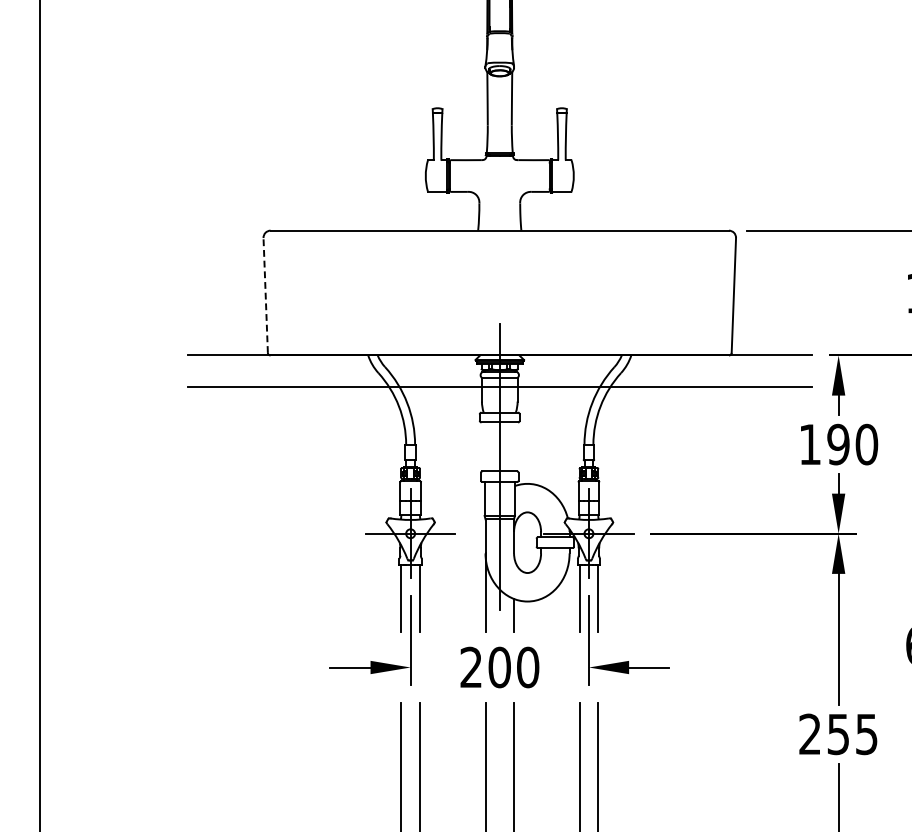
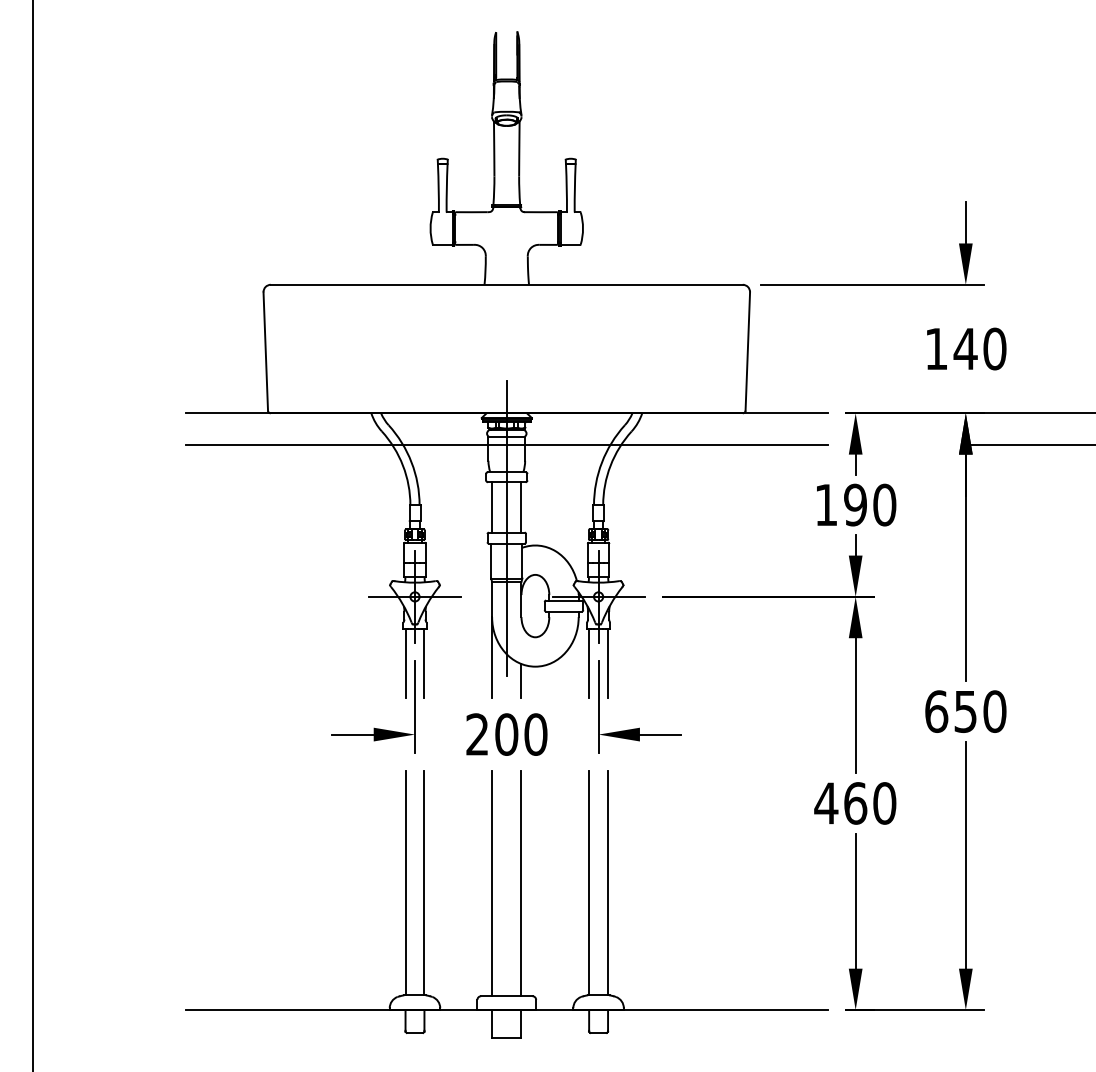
line: (265, 295) -> (265, 351), dashed -> solid
line: (485, 446) -> (492, 507), added
line: (514, 446) -> (521, 507), added
text: (838, 734) -> (855, 803), 255 -> 460

